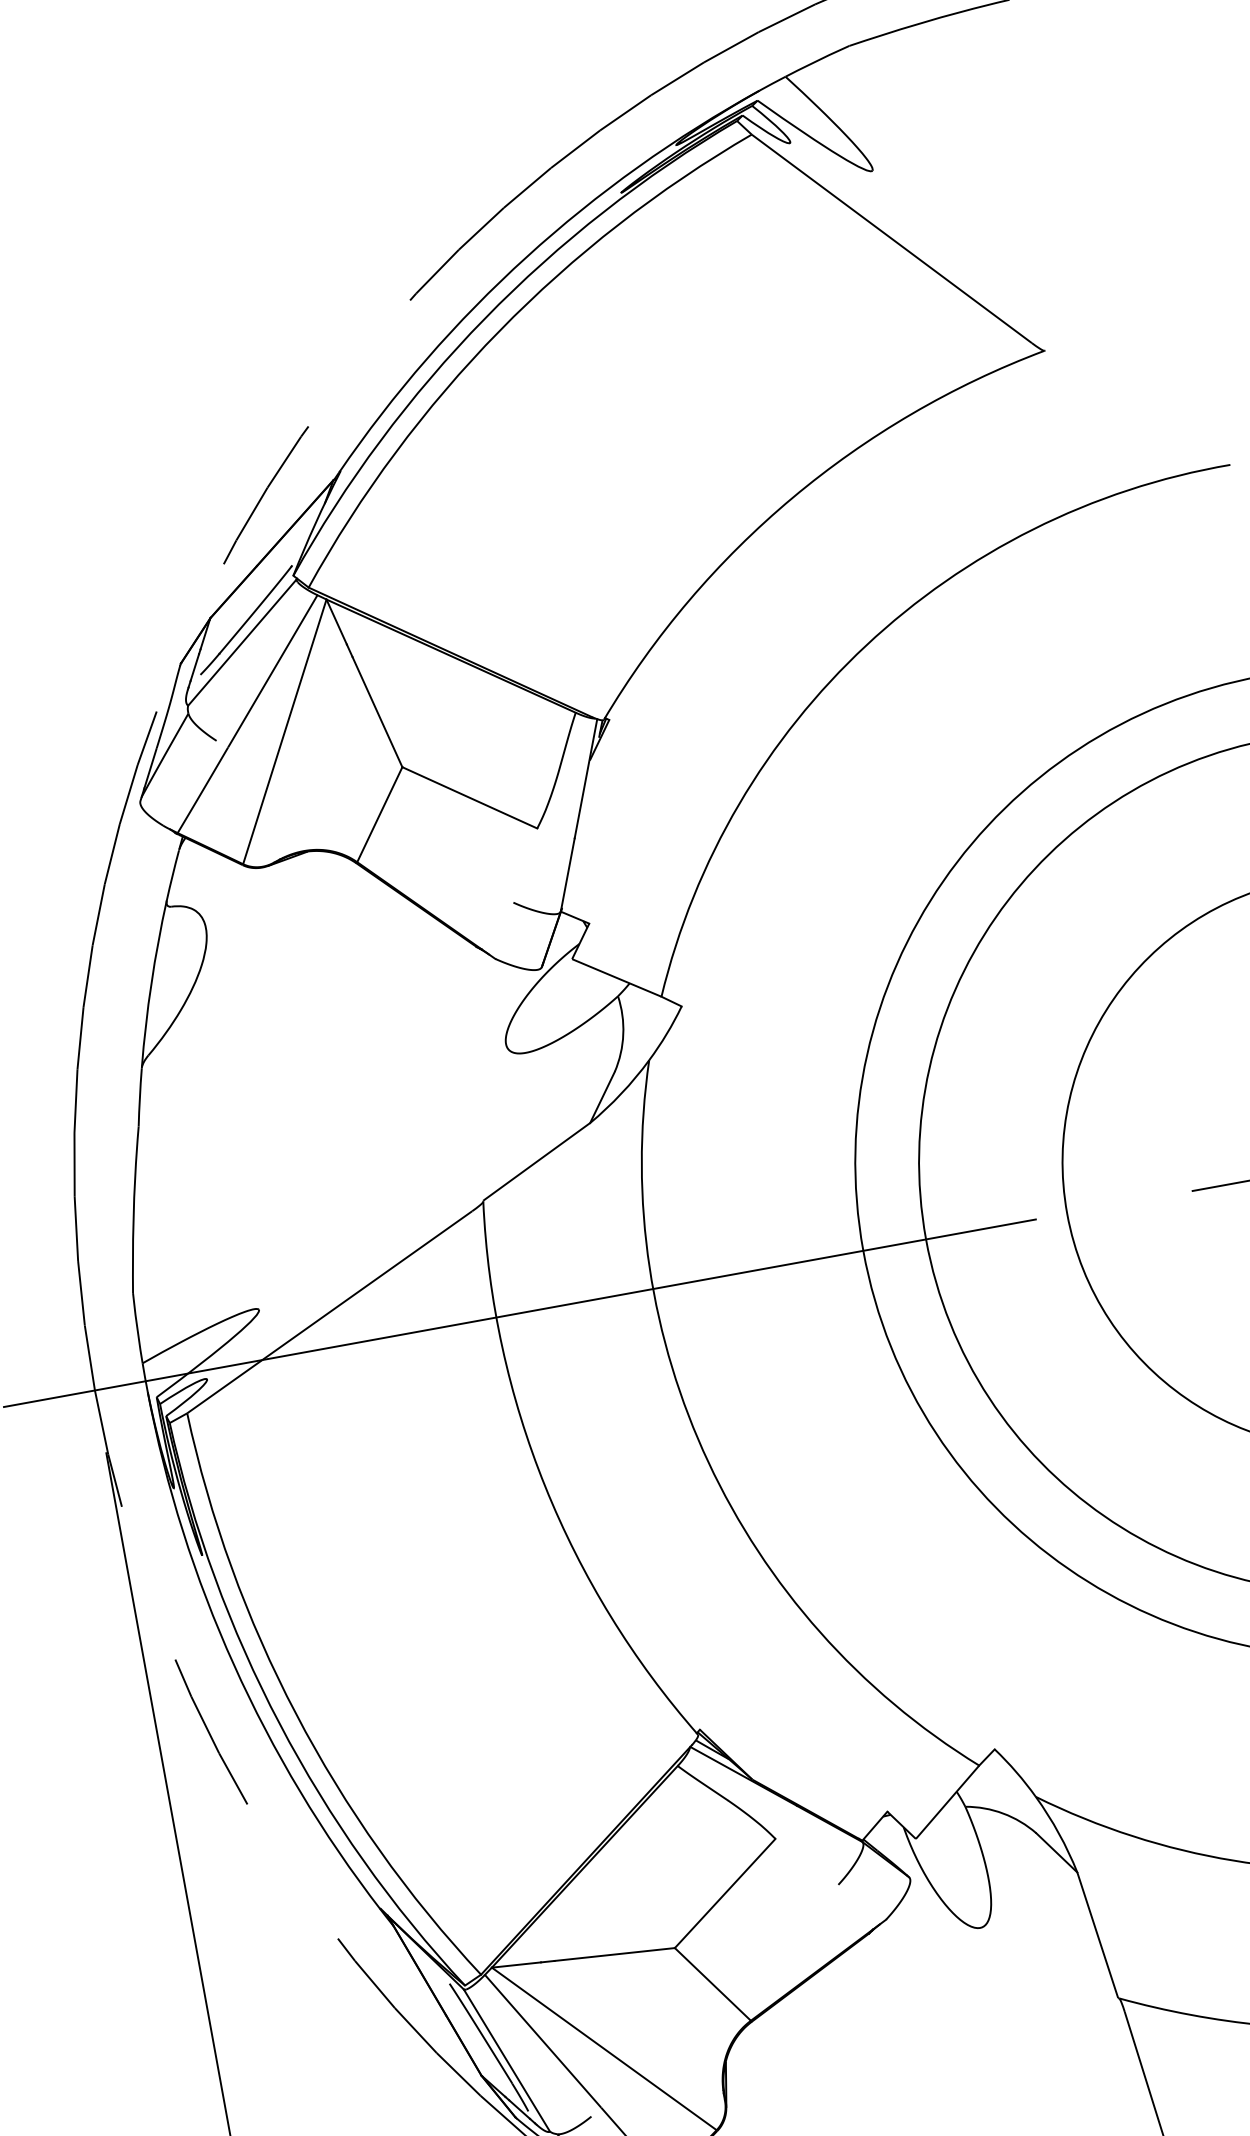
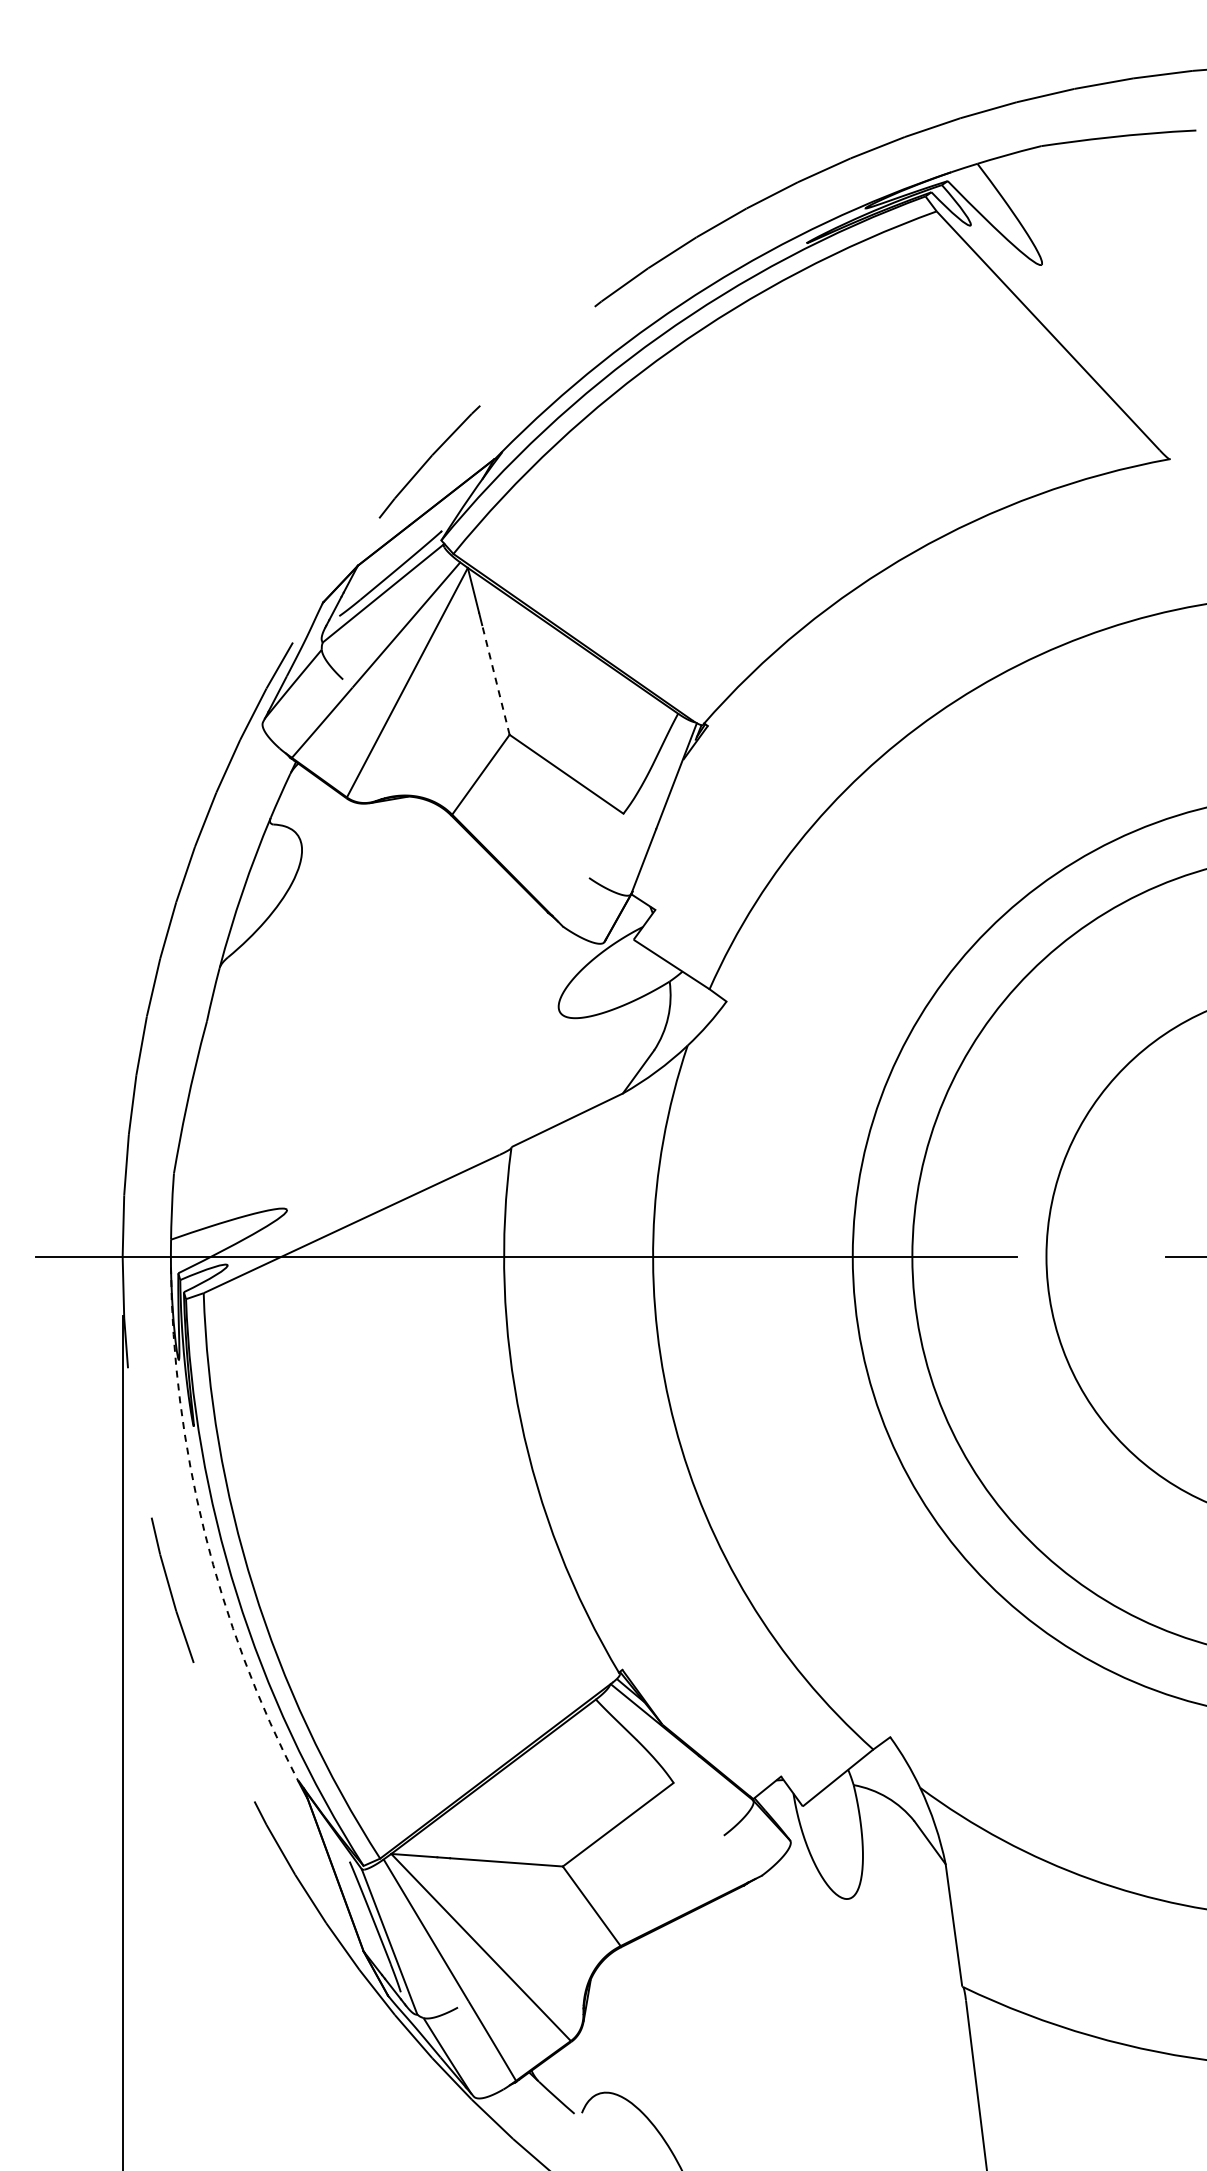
line: (376, 711) -> (495, 679), solid -> dashed
arc: (233, 1665) -> (204, 1532), solid -> dashed

